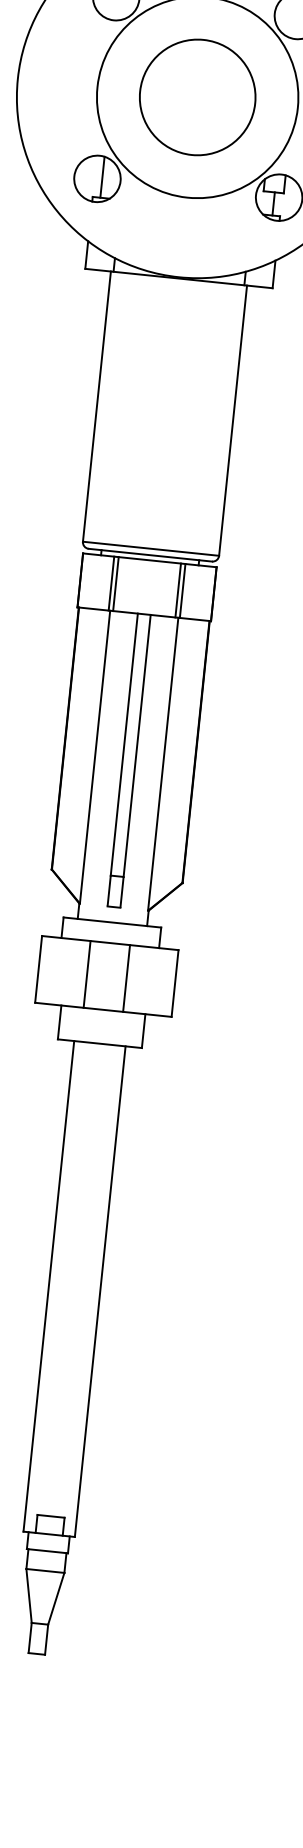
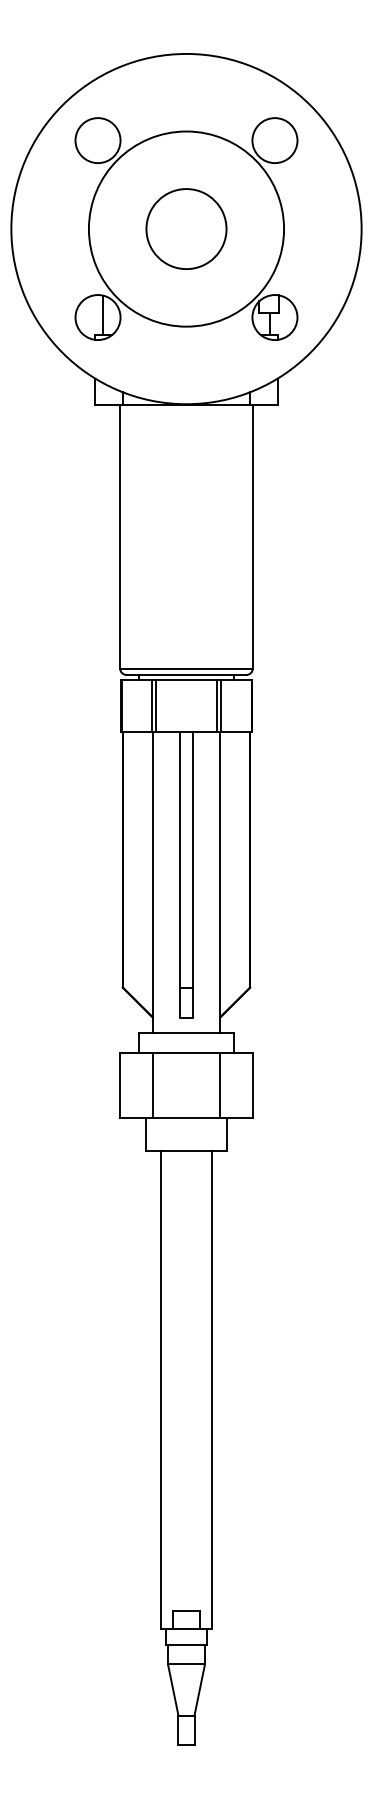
circle: (197, 97) -> (186, 229), size x0.71
line: (87, 973) -> (153, 1084), moved
line: (126, 977) -> (219, 1084), moved

